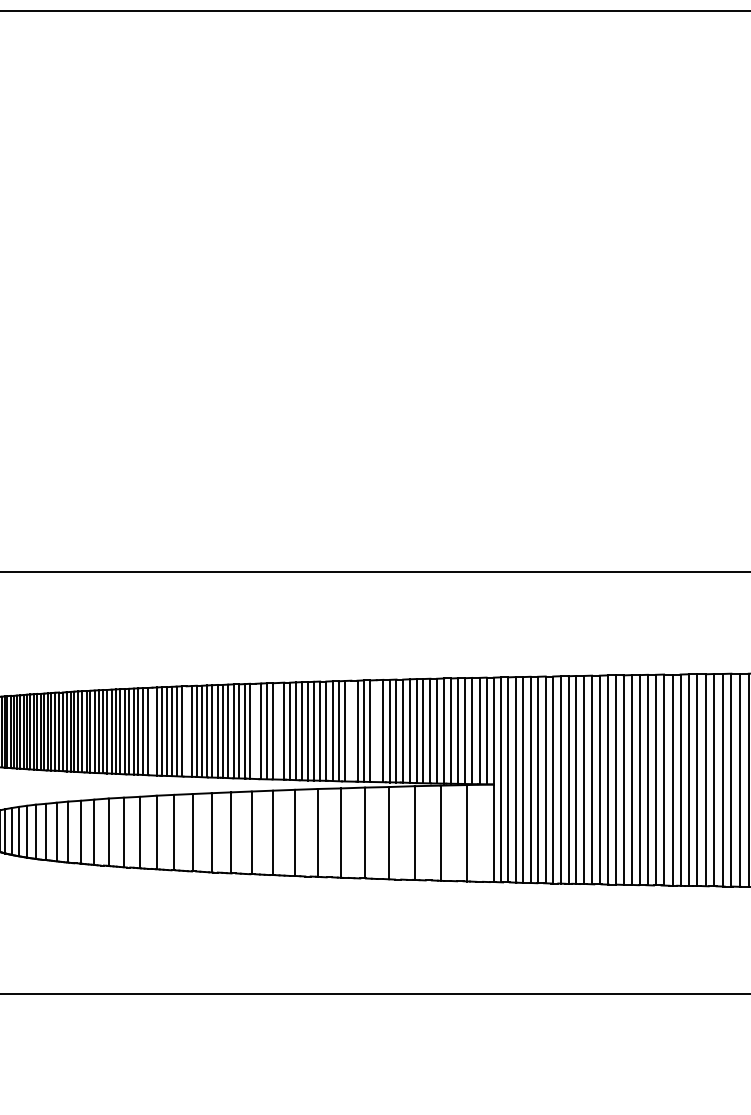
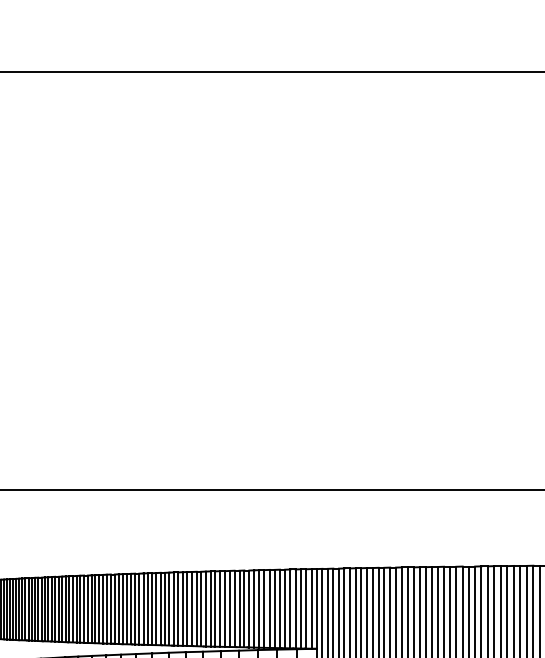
line: (255, 730) -> (139, 608), added
line: (278, 730) -> (156, 608), added
line: (351, 730) -> (210, 608), added
line: (152, 731) -> (62, 609), added
line: (186, 731) -> (87, 609), added
line: (376, 731) -> (229, 609), added

